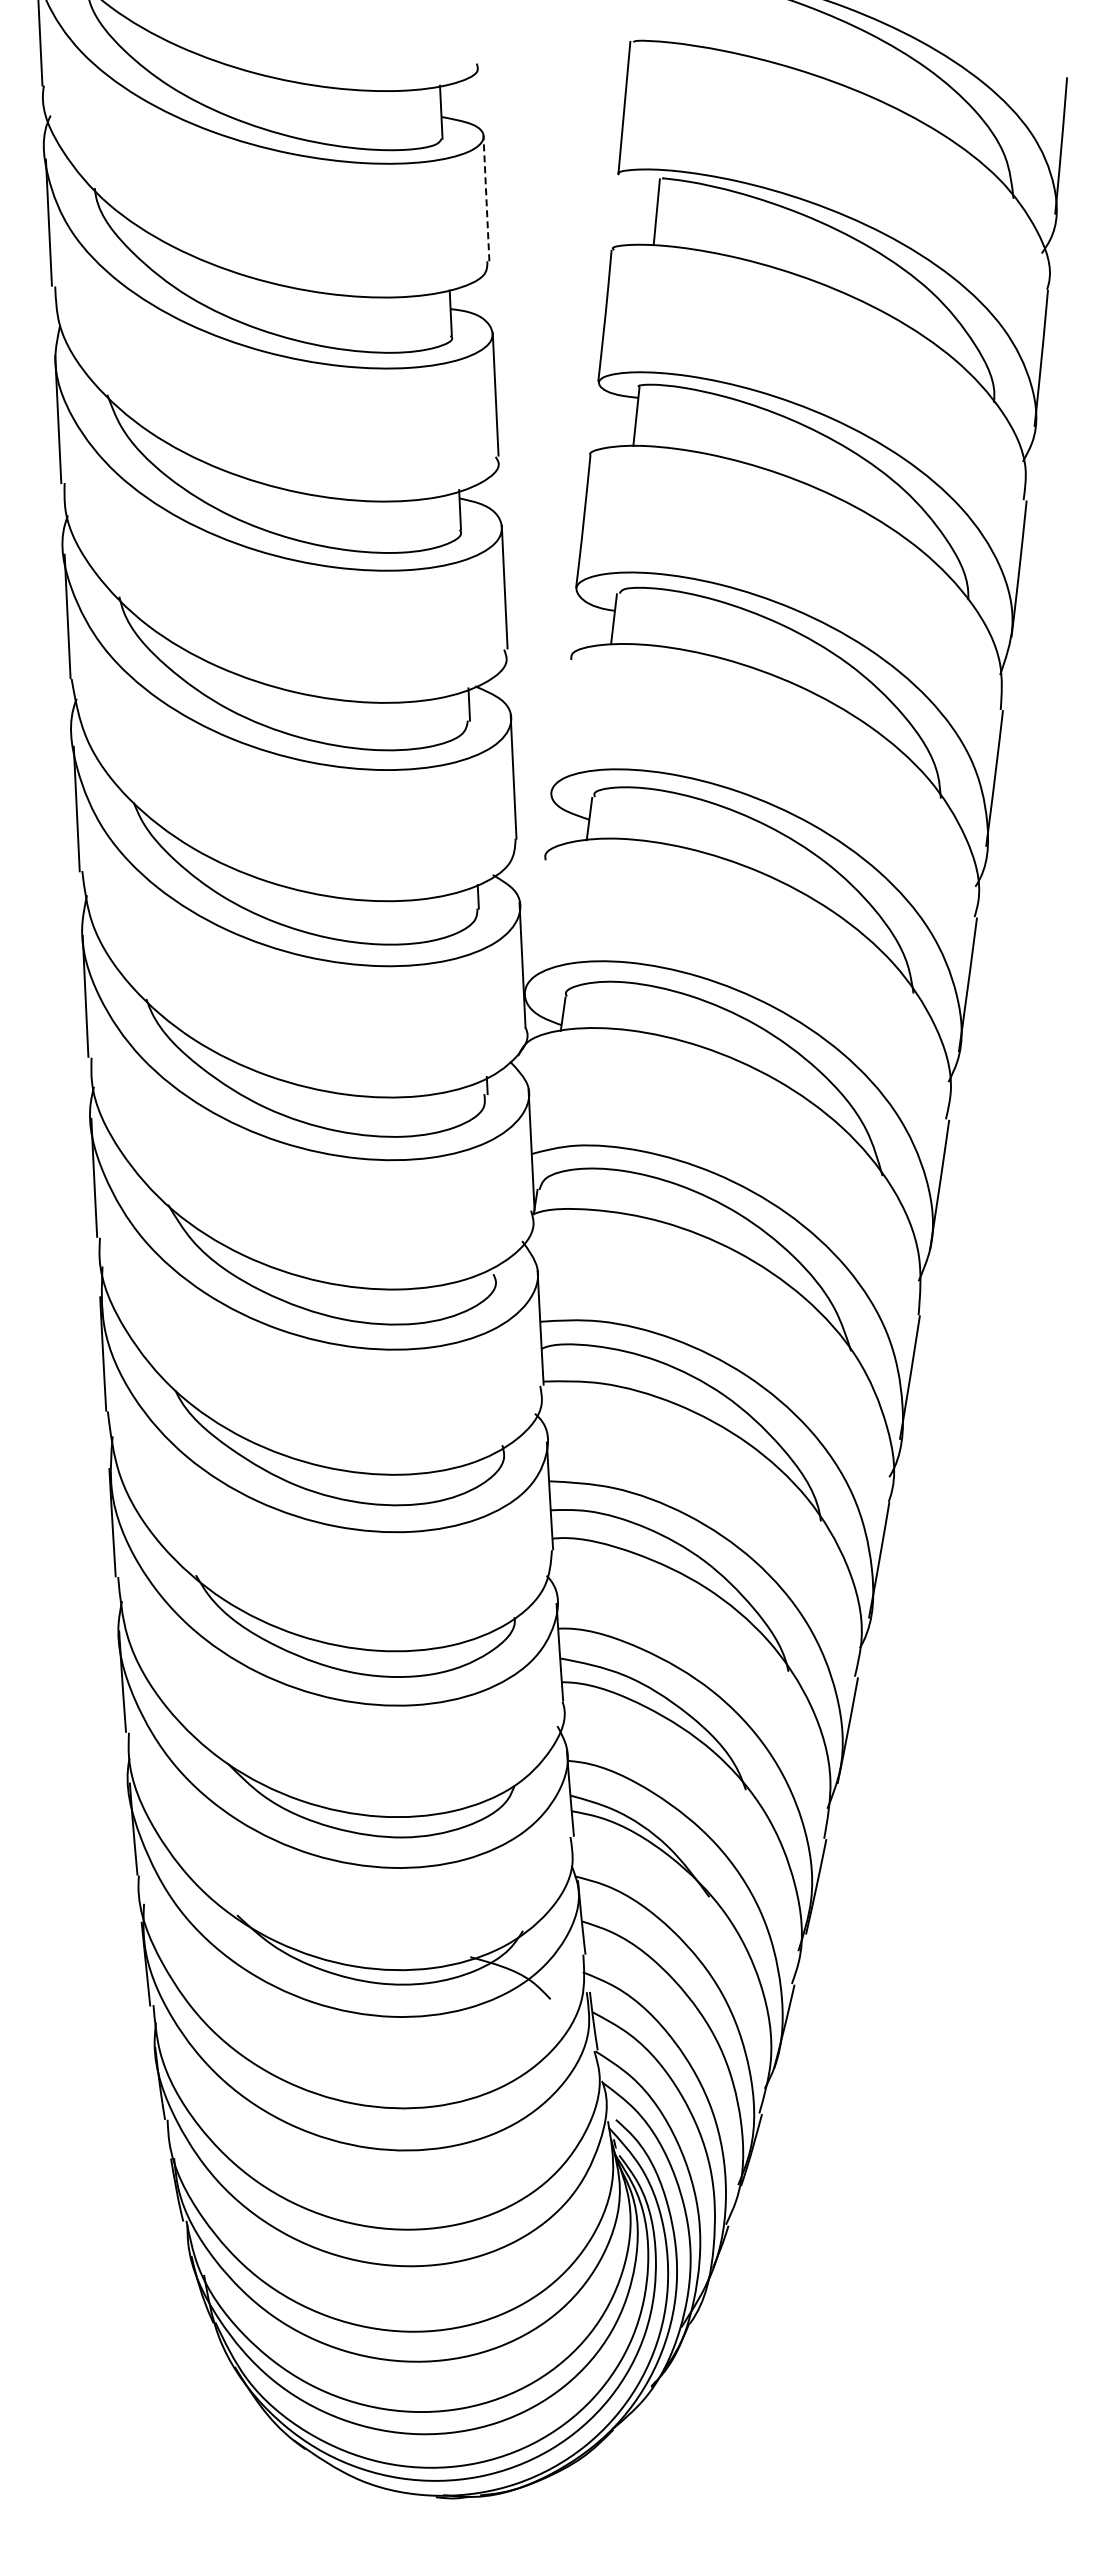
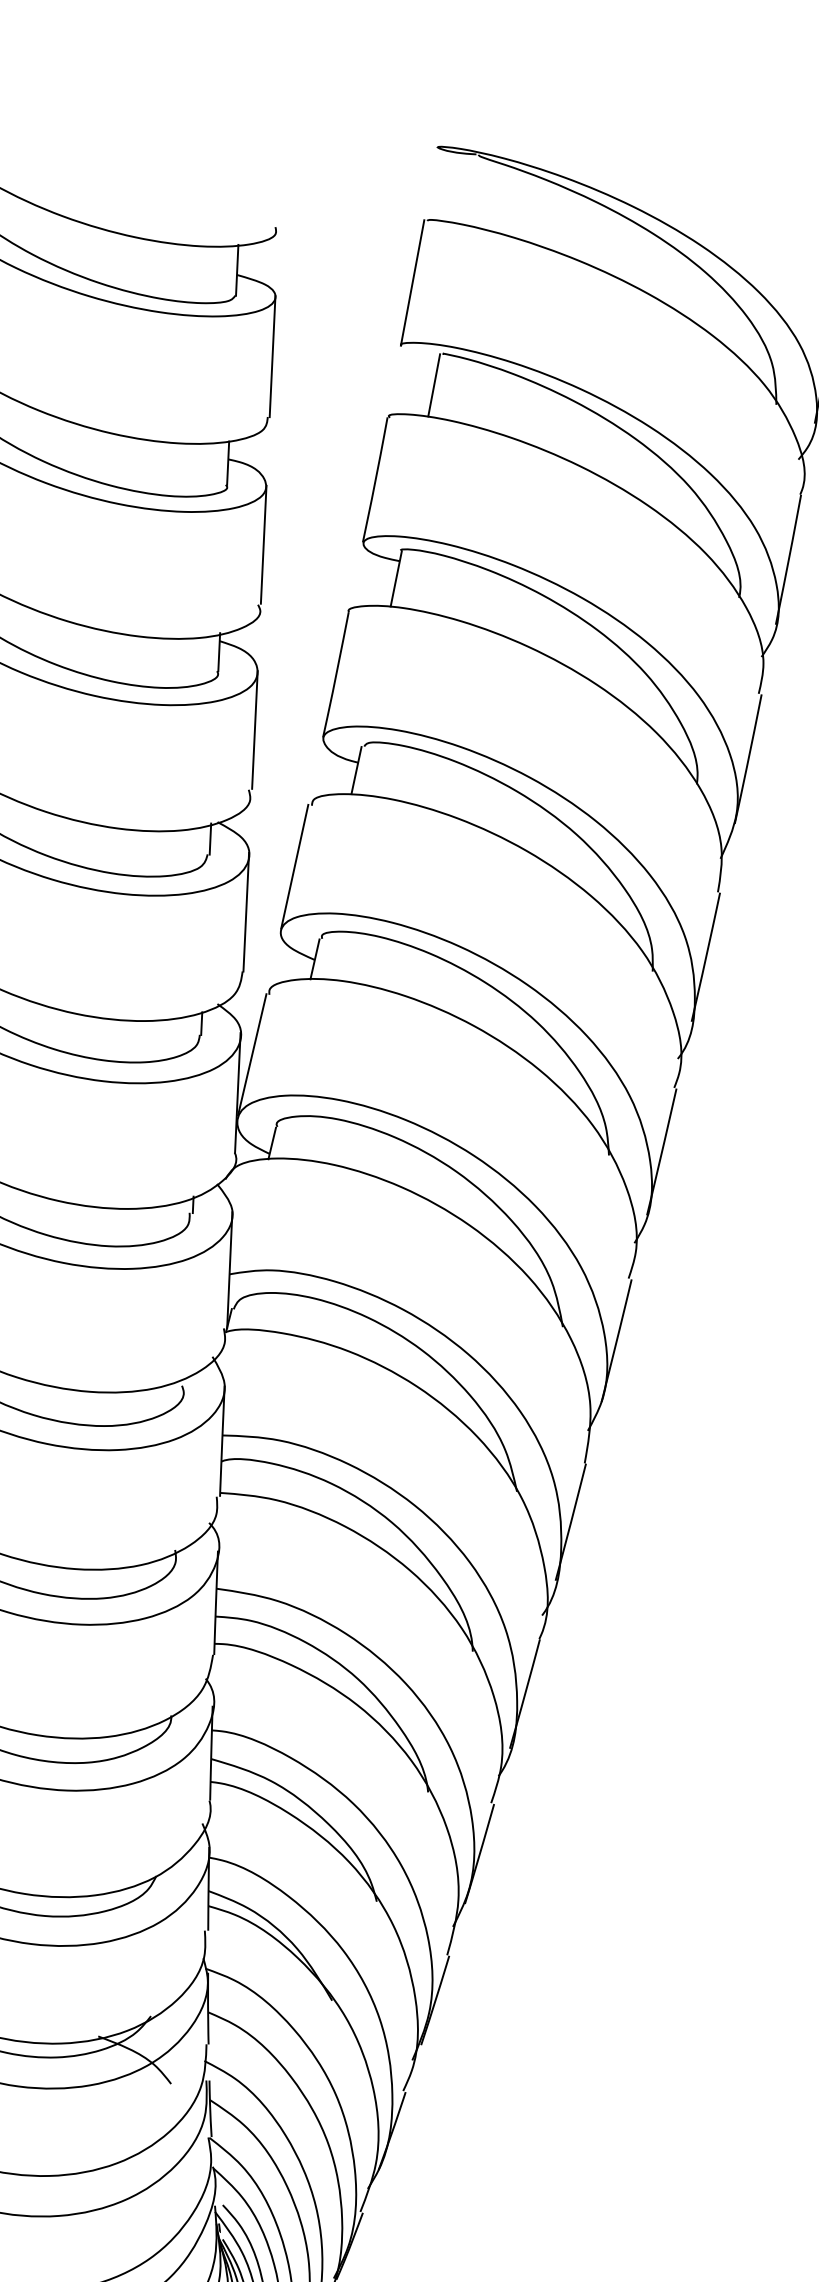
line: (486, 197) -> (272, 355), dashed -> solid
line: (559, 724) -> (294, 866), added
line: (533, 923) -> (252, 1054), added

